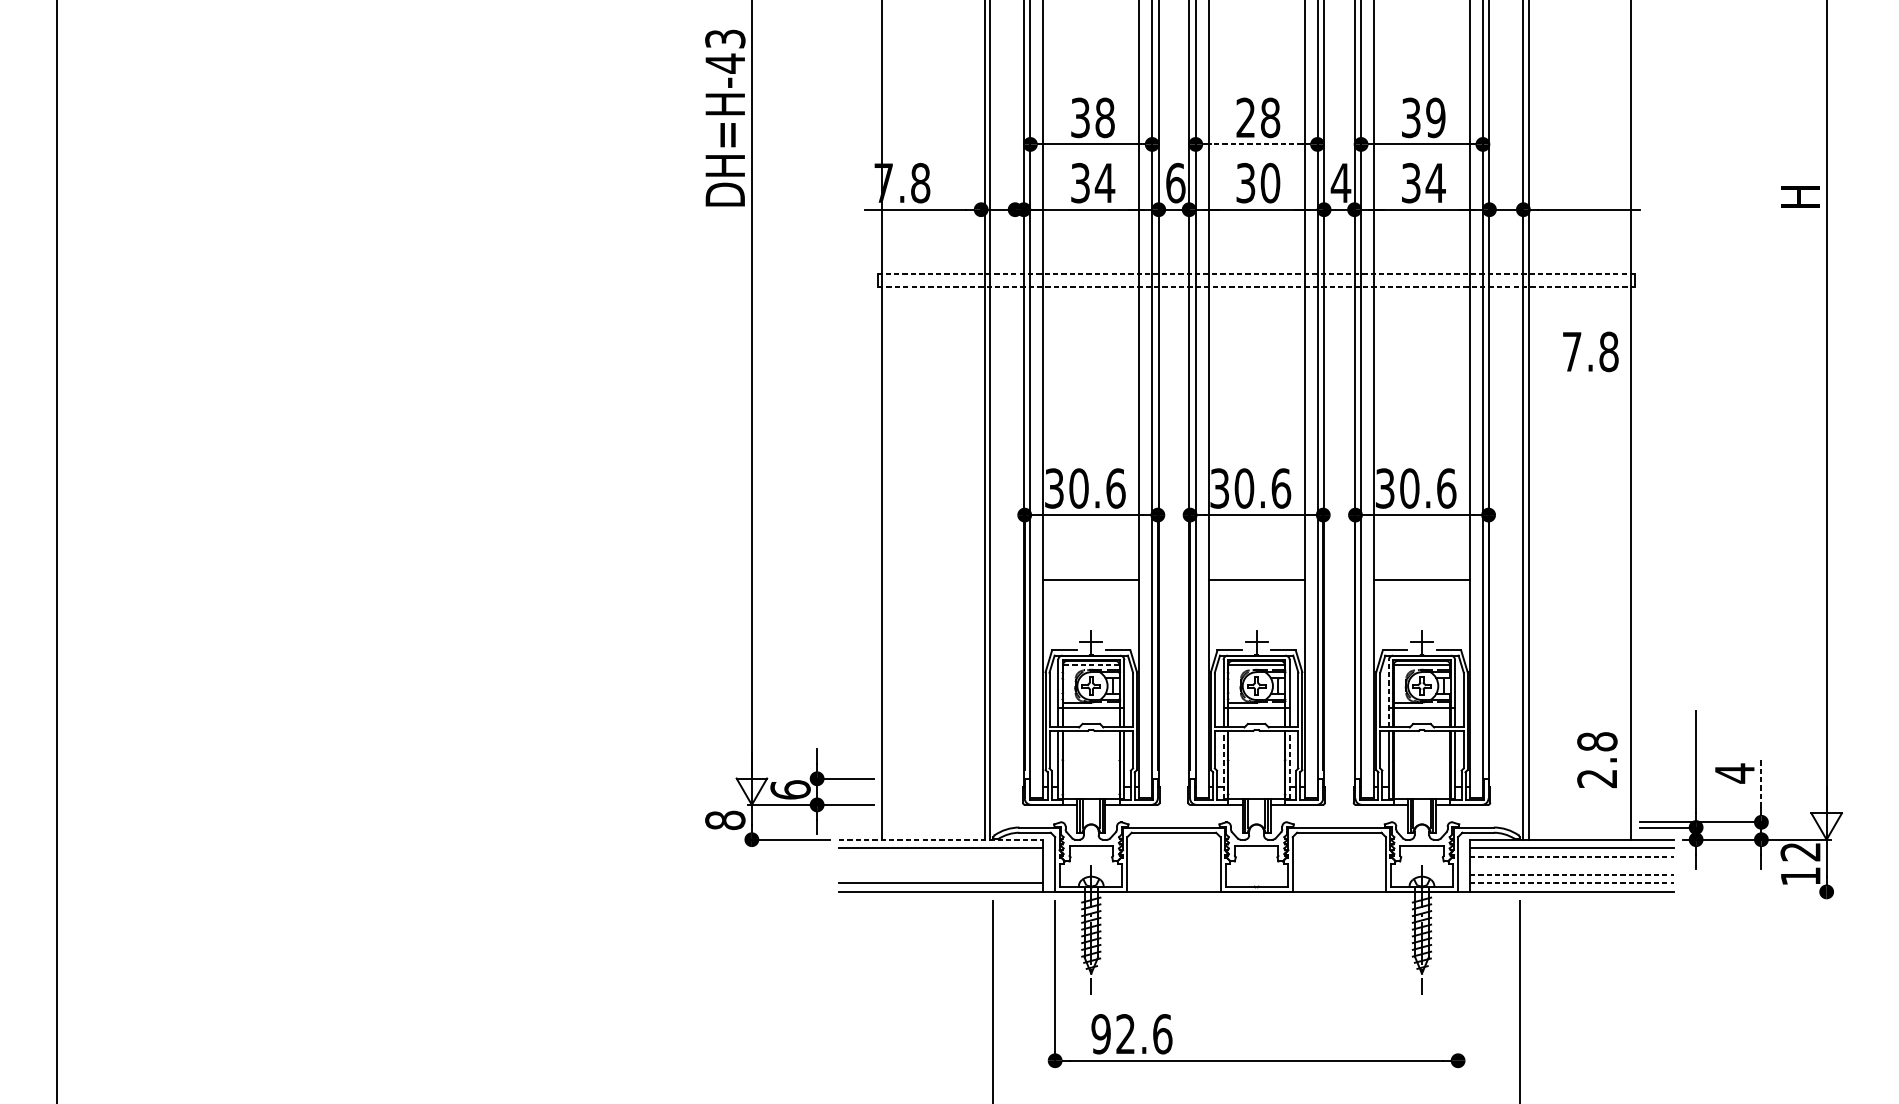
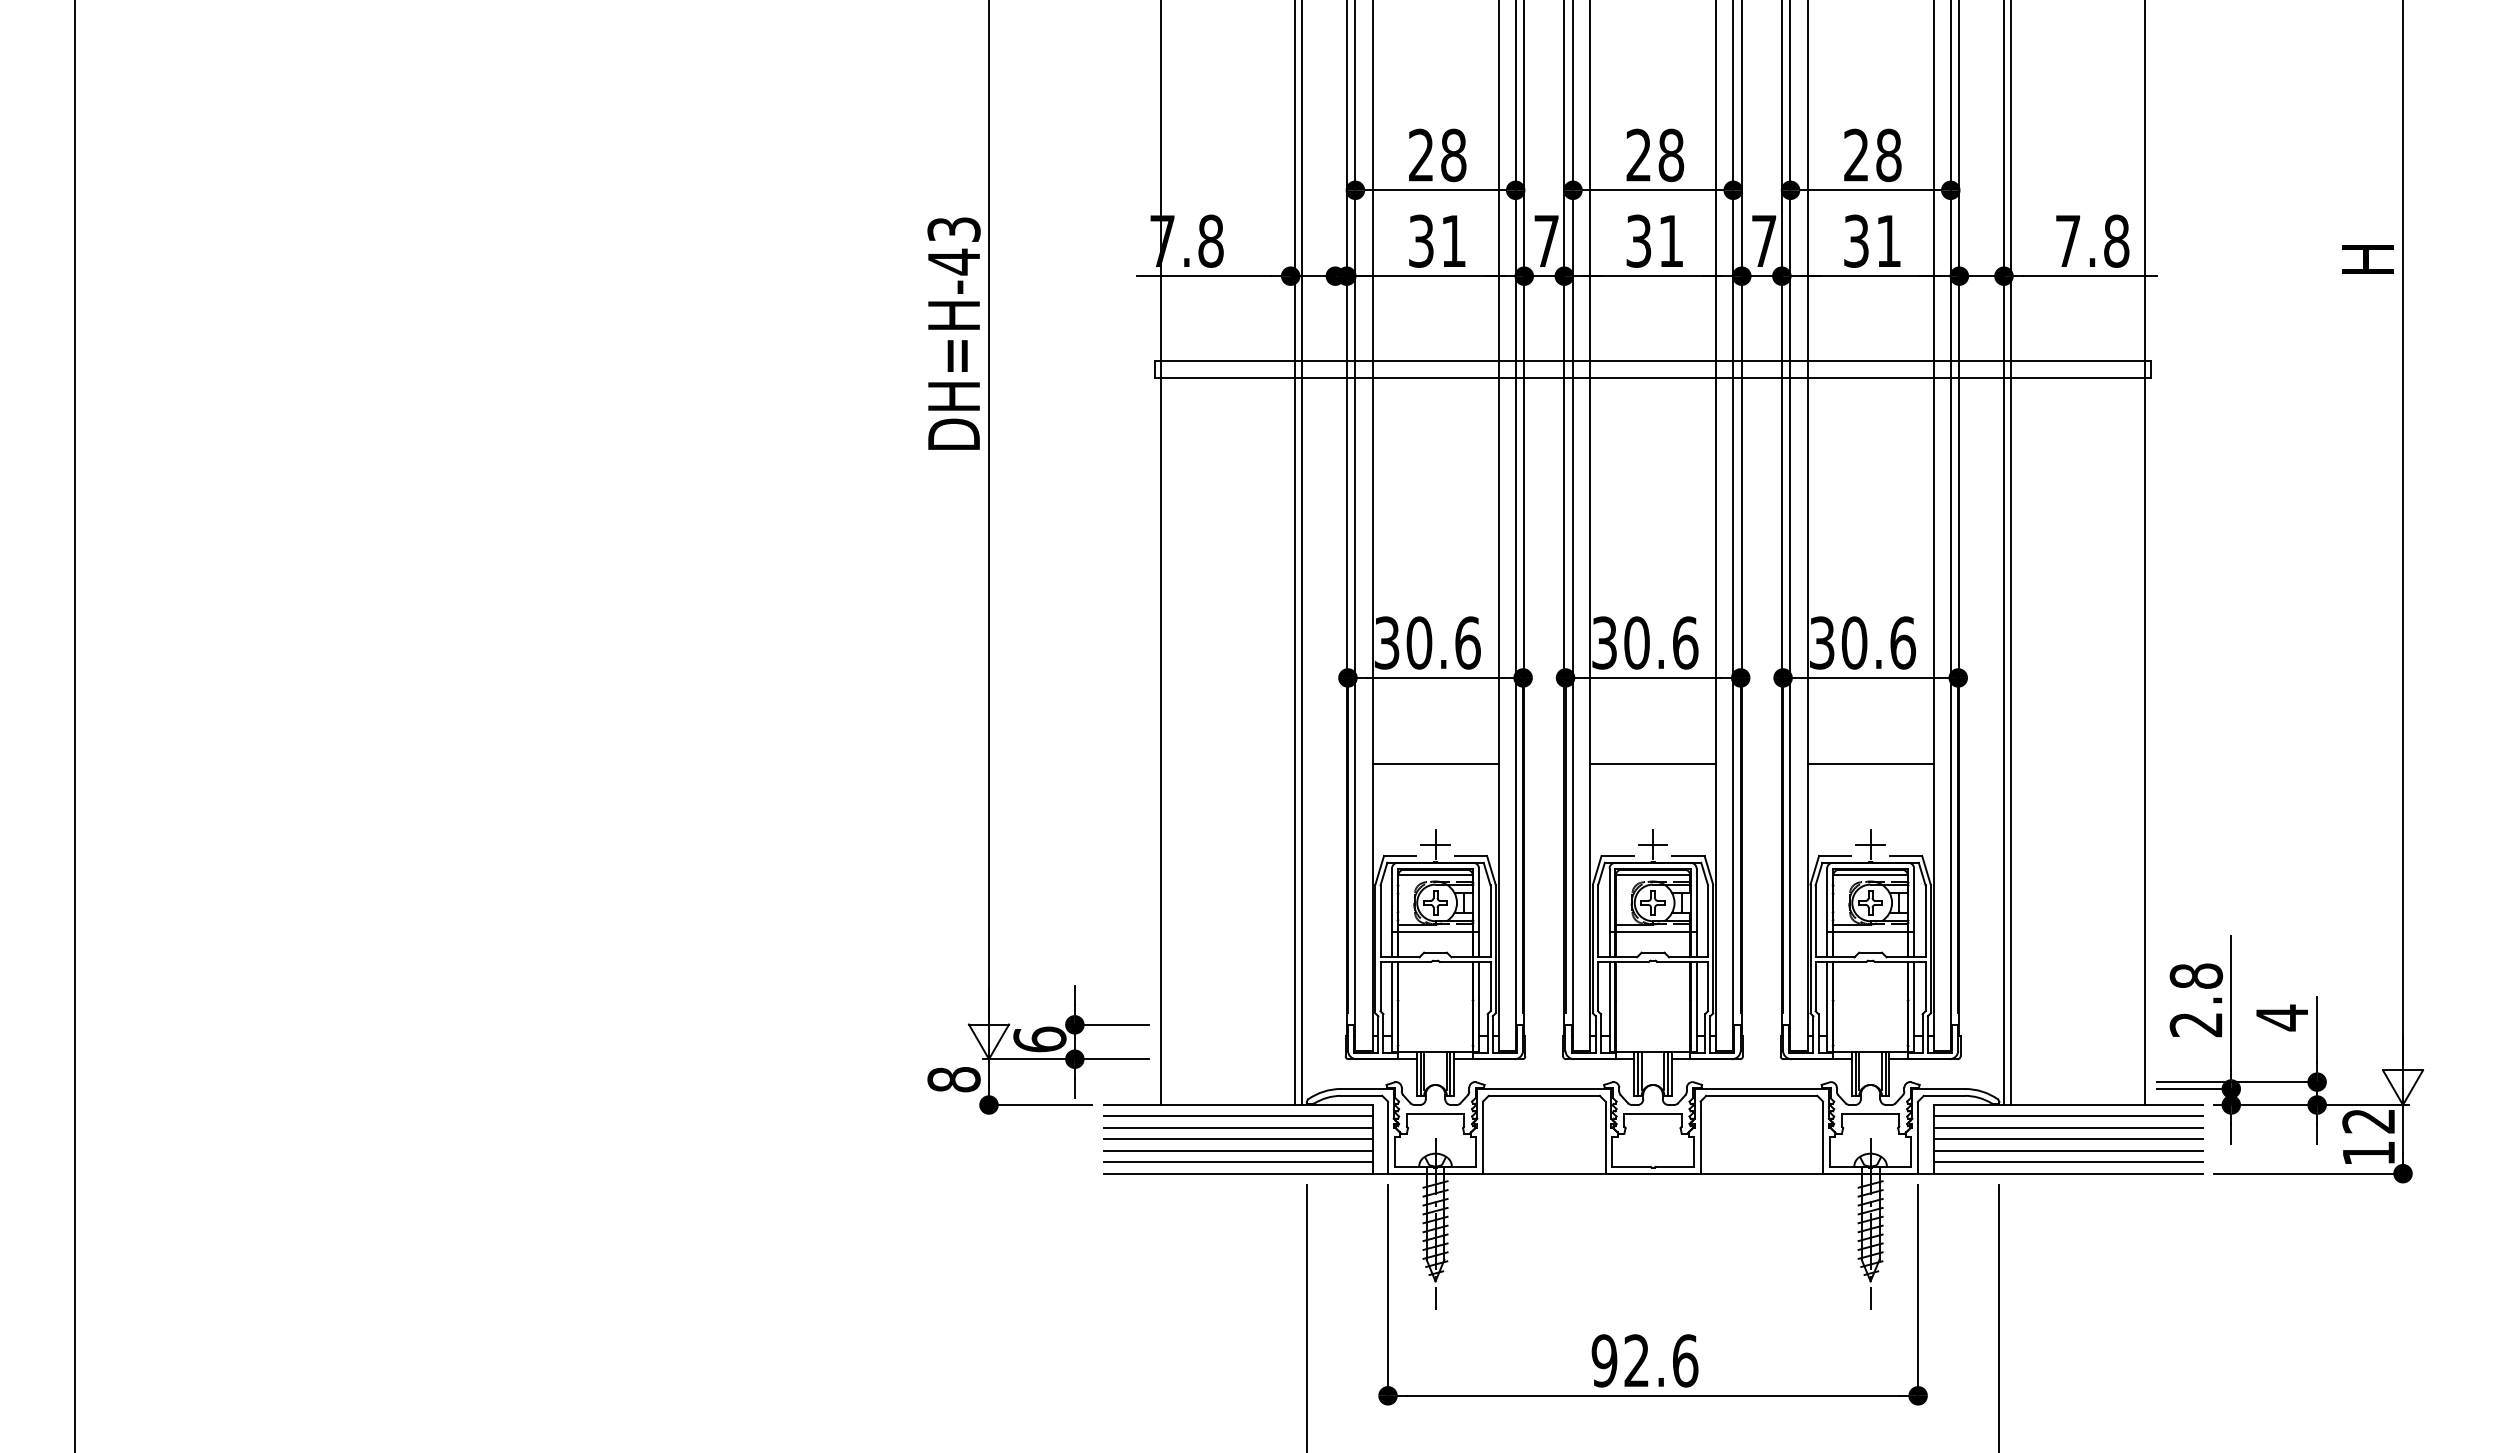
text: (724, 117) -> (953, 333), moved
text: (1080, 117) -> (1421, 155), 38 -> 28
text: (1423, 117) -> (1872, 155), 39 -> 28
line: (1256, 144) -> (1653, 190), dashed -> solid
text: (1104, 182) -> (1453, 240), 34 -> 31
text: (1175, 182) -> (1546, 240), 6 -> 7
text: (1270, 182) -> (1671, 240), 30 -> 31
text: (1340, 182) -> (1763, 240), 4 -> 7
text: (1435, 182) -> (1888, 240), 34 -> 31
line: (1256, 273) -> (1652, 360), dashed -> solid
line: (1256, 286) -> (1653, 377), dashed -> solid
text: (1590, 351) -> (2092, 240), moved
line: (1091, 665) -> (1435, 875), dashed -> solid
line: (1389, 693) -> (1827, 912), dashed -> solid
text: (1596, 760) -> (2195, 1000), moved
line: (1223, 764) -> (1609, 1006), dashed -> solid
line: (1289, 764) -> (1696, 1006), dashed -> solid
line: (1761, 783) -> (2317, 1030), dashed -> solid
line: (941, 840) -> (1238, 1105), dashed -> solid
line: (940, 856) -> (1237, 1127), added
line: (1572, 856) -> (2068, 1127), dashed -> solid
line: (940, 865) -> (1237, 1139), added
line: (1571, 865) -> (2067, 1139), added
line: (940, 874) -> (1237, 1150), added
line: (1572, 874) -> (2068, 1150), dashed -> solid
line: (1572, 883) -> (2068, 1162), dashed -> solid
line: (1757, 891) -> (2311, 1173), added
line: (1458, 982) -> (1918, 1293), added
text: (1131, 1033) -> (1644, 1360), moved

